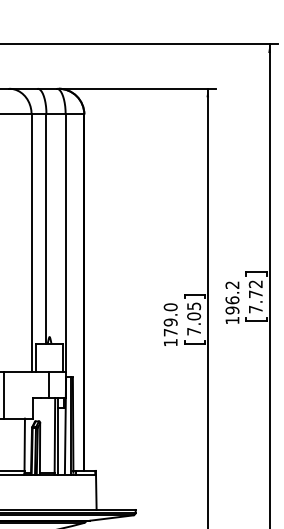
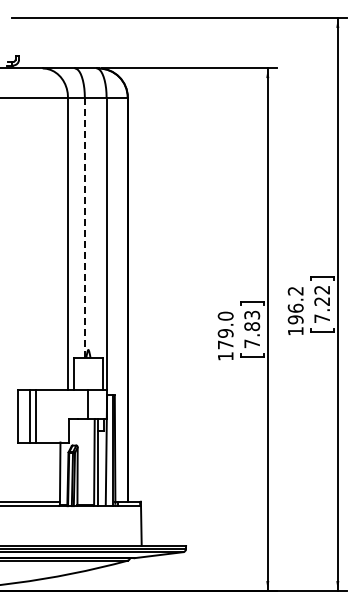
line: (46, 229) -> (84, 228), solid -> dashed
text: (255, 294) -> (321, 301), 7.72 -> 7.22
text: (193, 311) -> (251, 320), 7.05 -> 7.83

